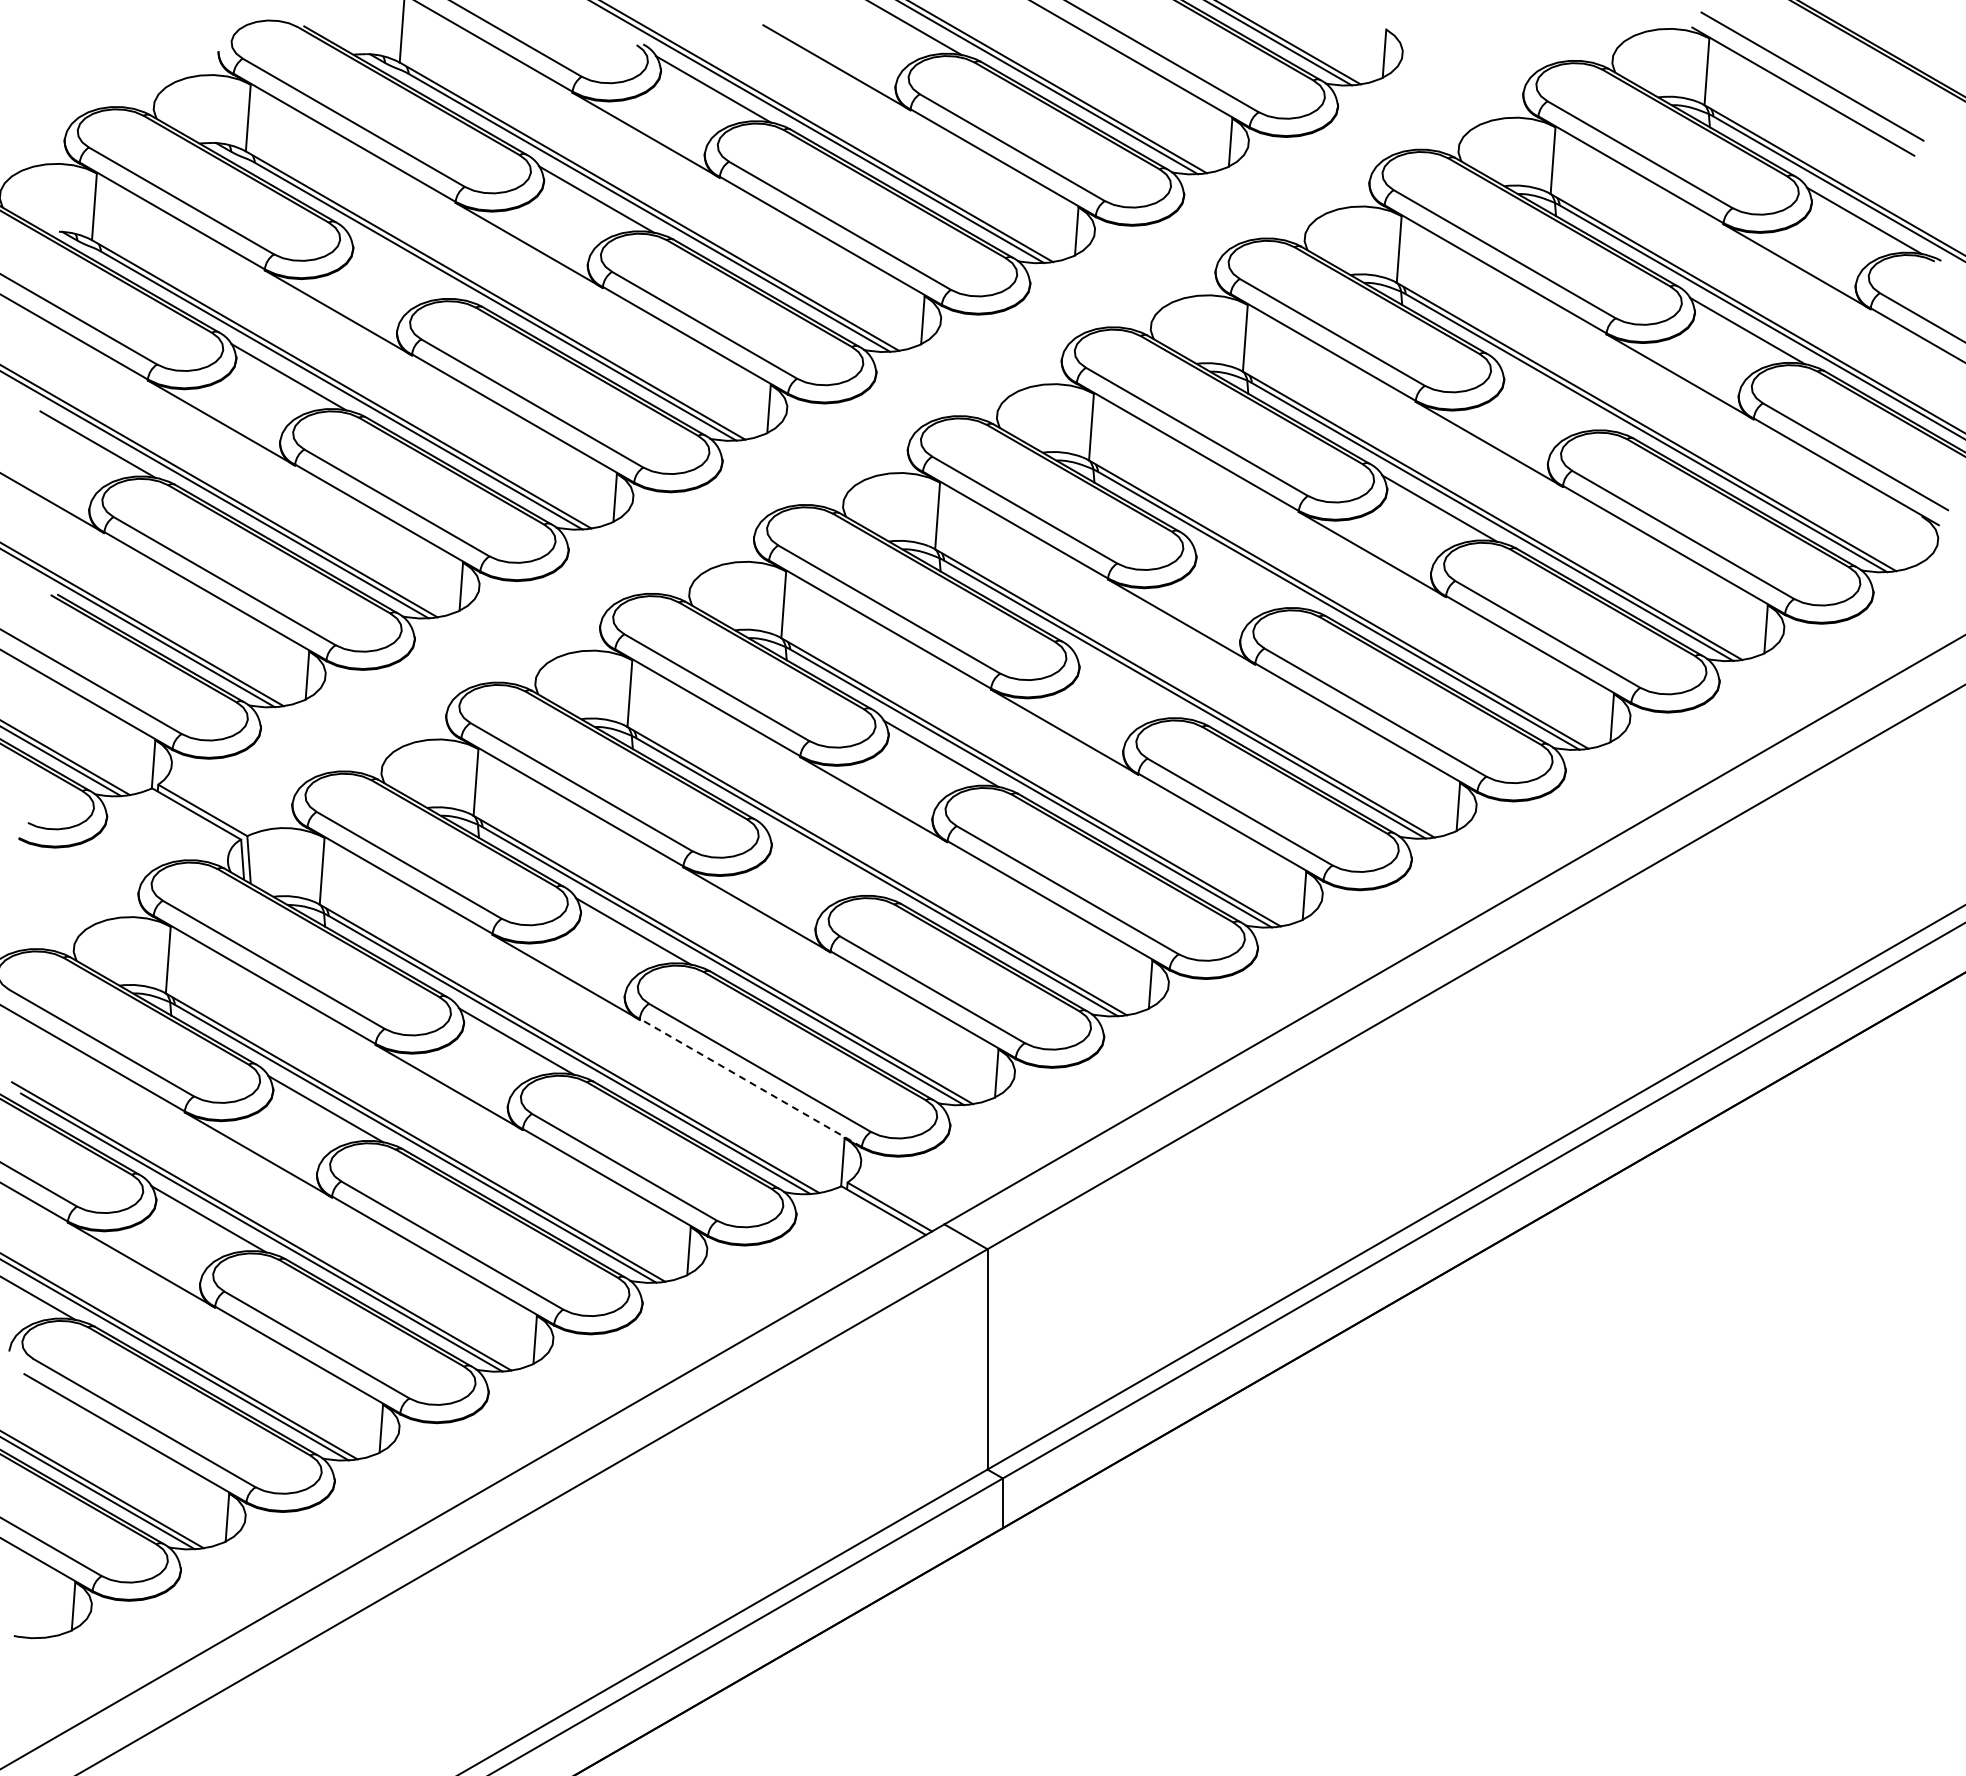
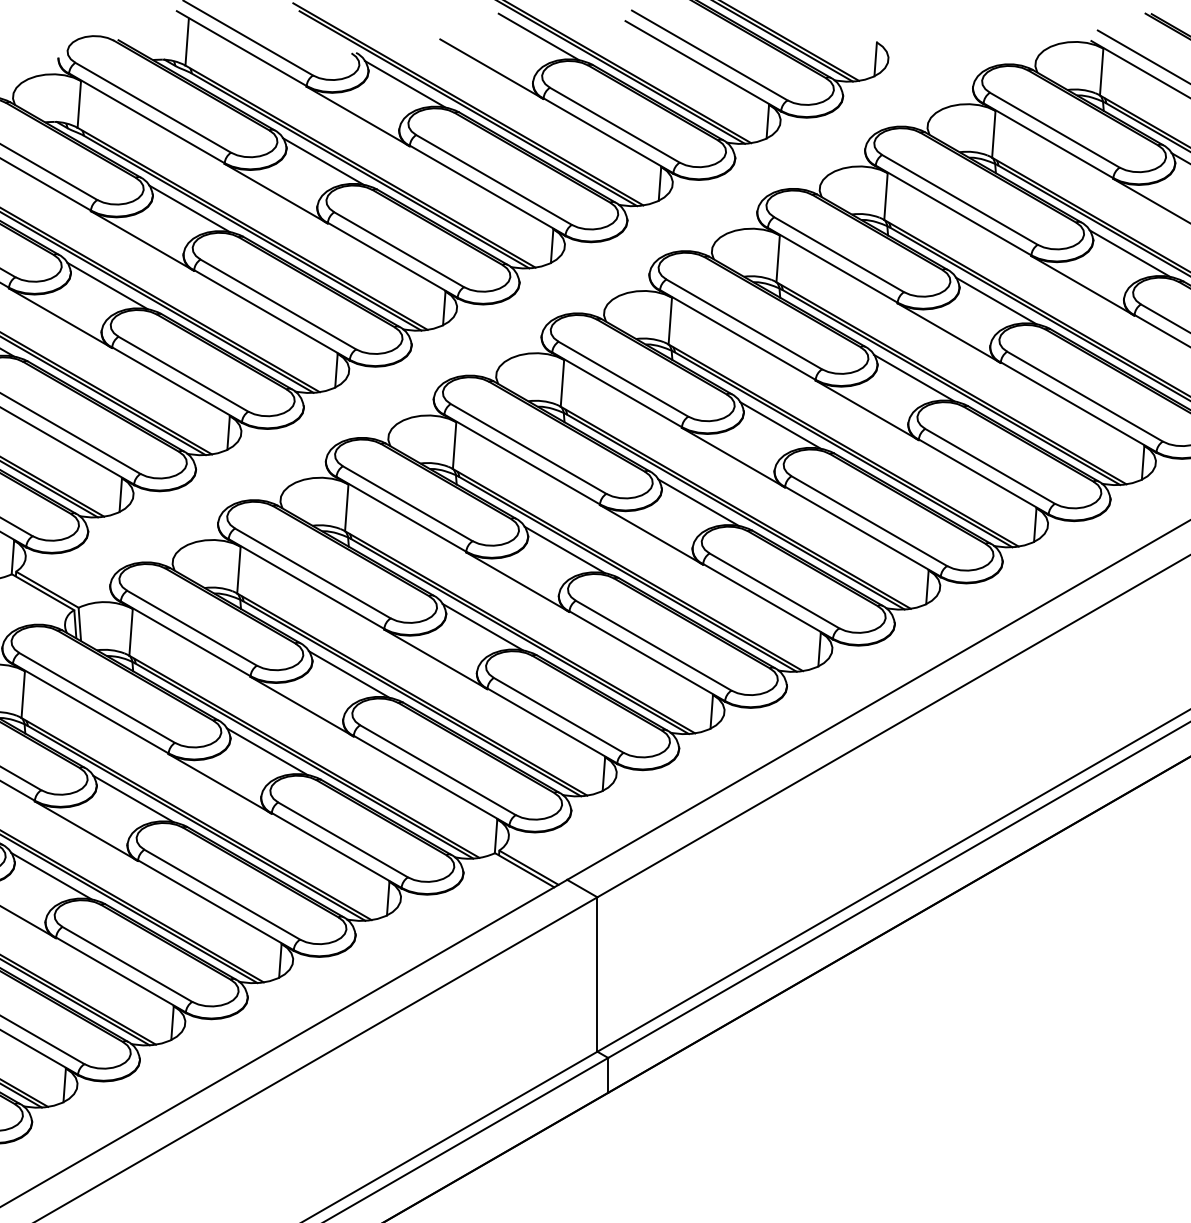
line: (405, 266) -> (189, 208), added
line: (1556, 398) -> (996, 301), added
line: (1248, 575) -> (780, 425), added
line: (1131, 686) -> (698, 502), added
line: (823, 863) -> (482, 626), added
line: (750, 1082) -> (431, 780), dashed -> solid

